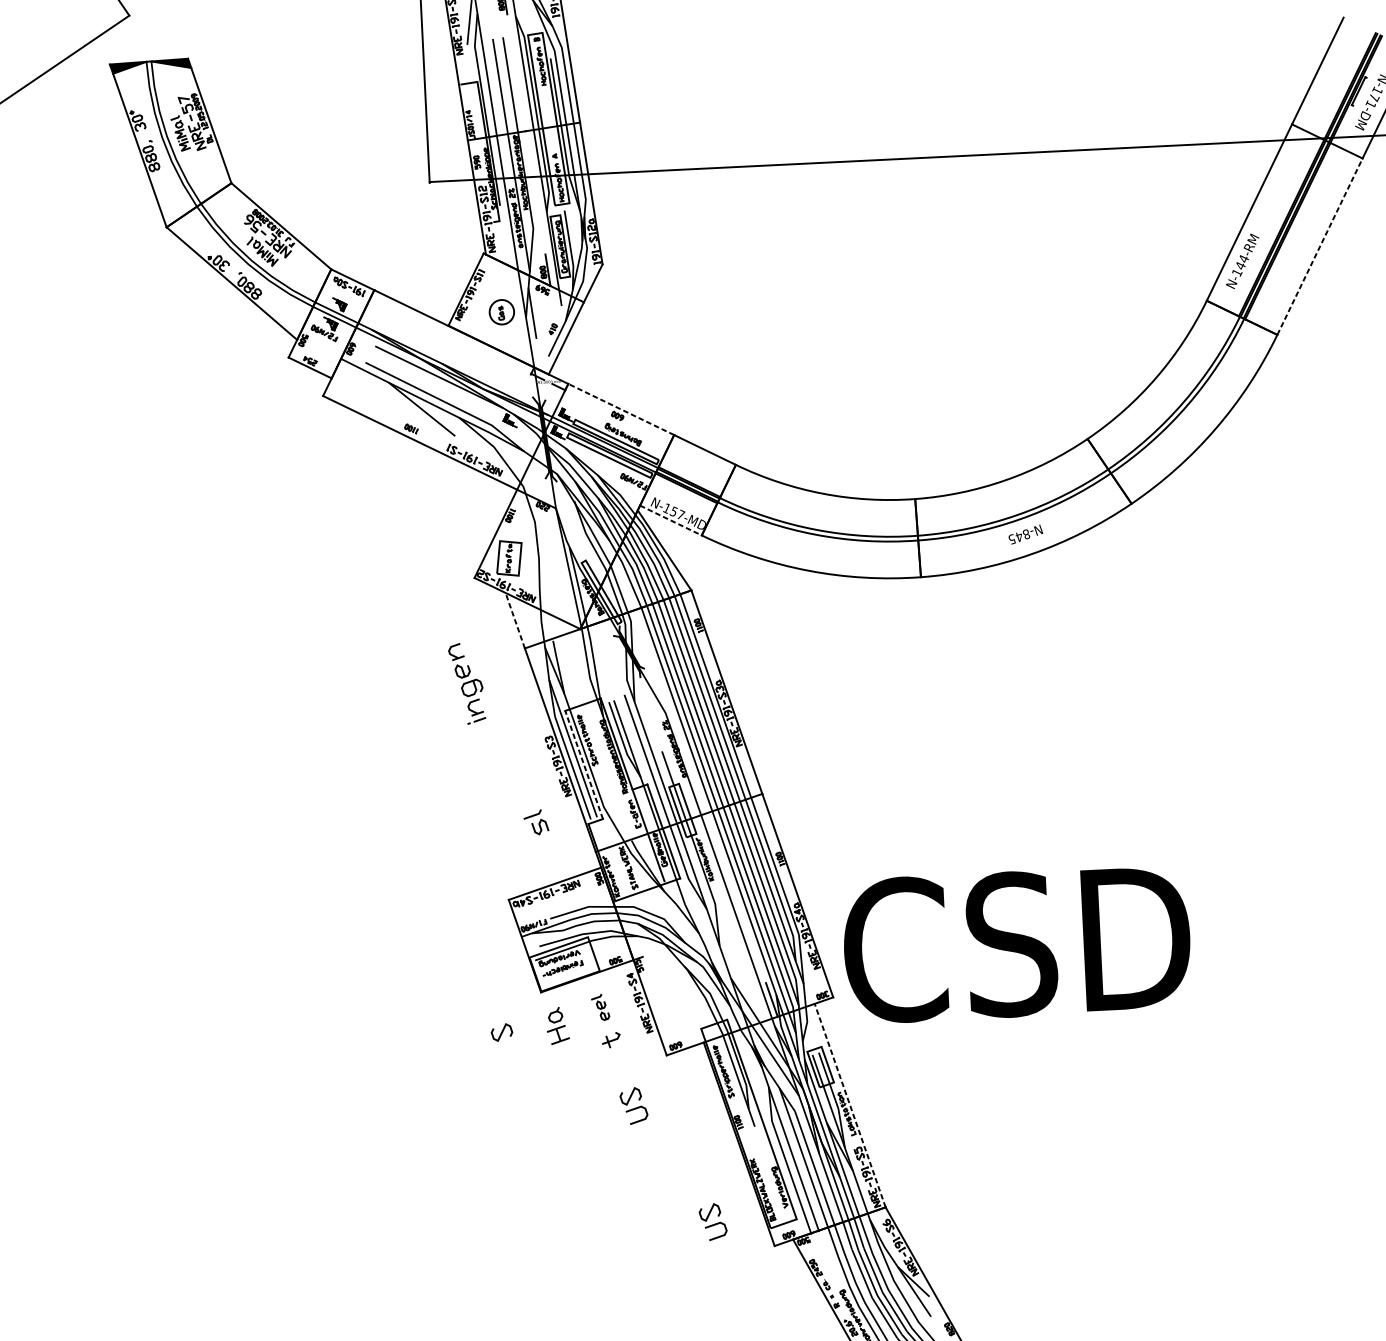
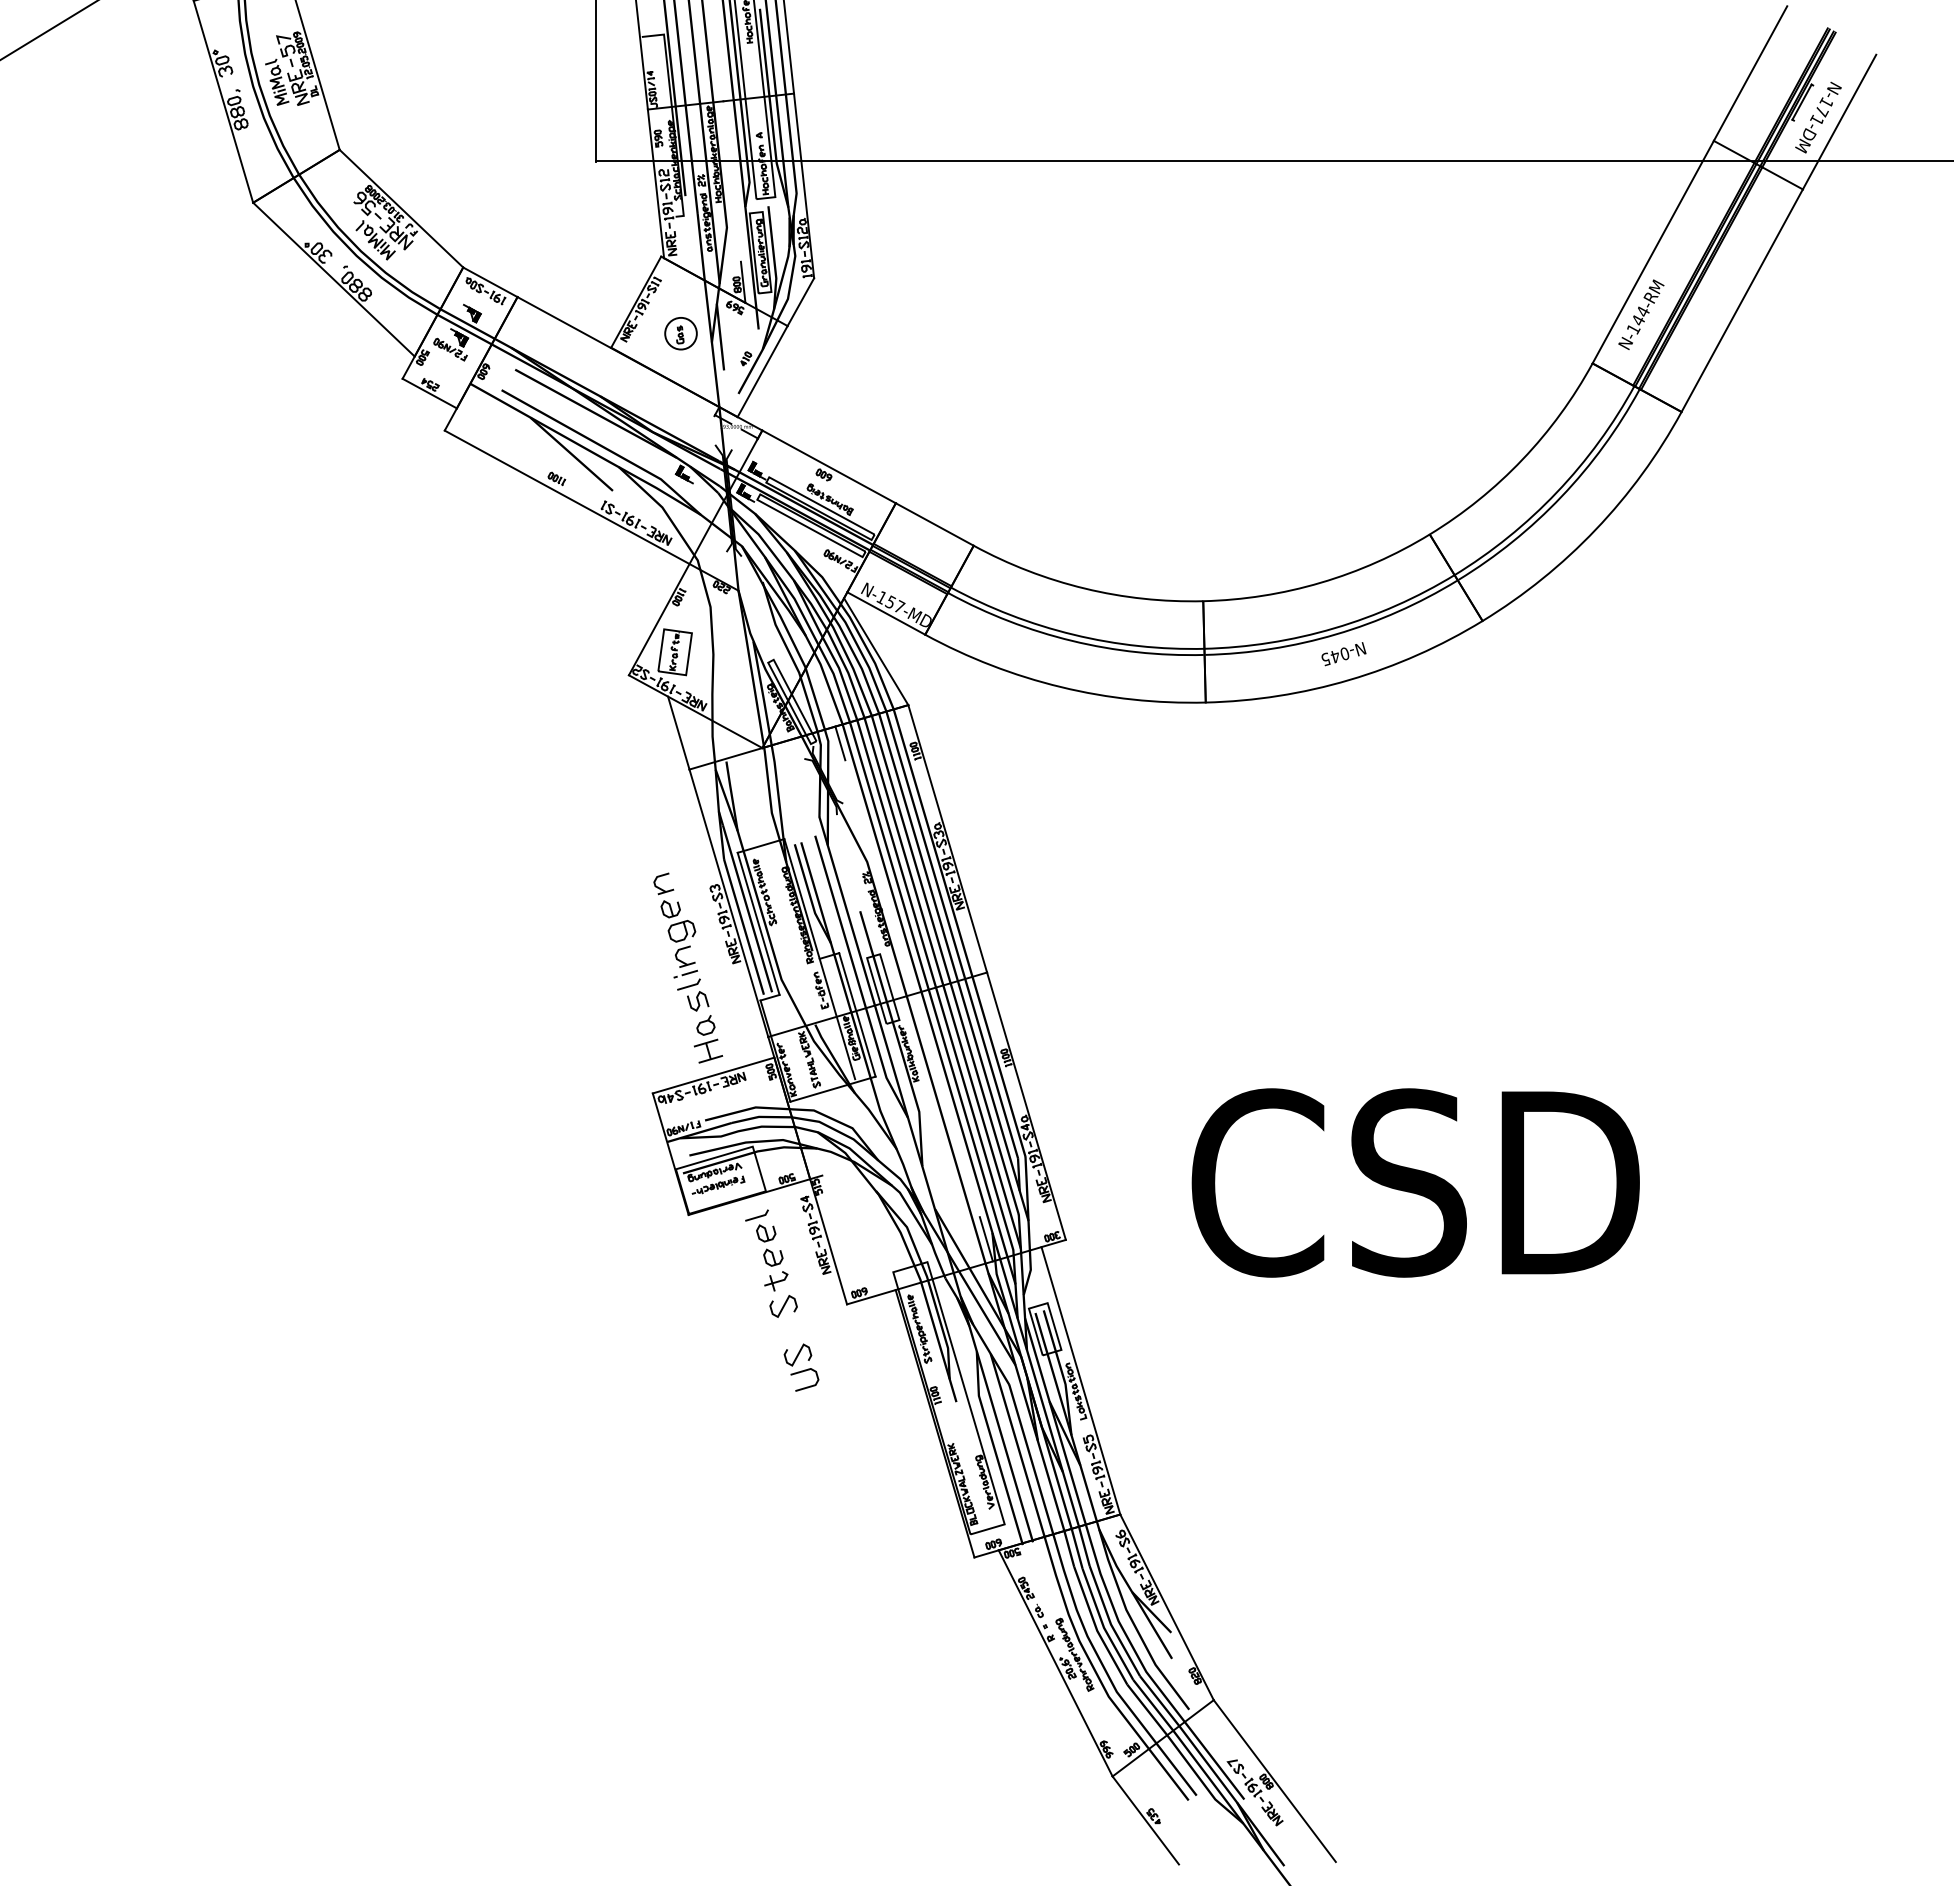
line: (1320, 246) -> (1742, 300), dashed -> solid
line: (620, 409) -> (828, 466), dashed -> solid
line: (671, 520) -> (886, 613), dashed -> solid
text: (1026, 534) -> (1344, 653), N-845 -> N-045
line: (515, 620) -> (678, 732), dashed -> solid
line: (640, 622) -> (840, 743), added
part: (467, 683) -> (675, 925), moved
line: (583, 764) -> (758, 923), dashed -> solid
text: (1016, 943) -> (1415, 1182), moved
part: (600, 1006) -> (764, 1237), size x1.67
part: (558, 1025) -> (708, 1039), moved
curve: (501, 1032) -> (783, 1306), moved
line: (849, 1105) -> (1080, 1380), dashed -> solid
part: (713, 1221) -> (896, 1522), removed

